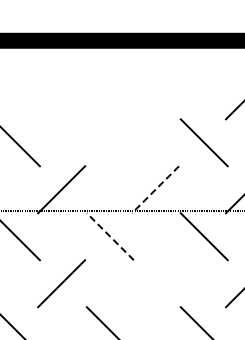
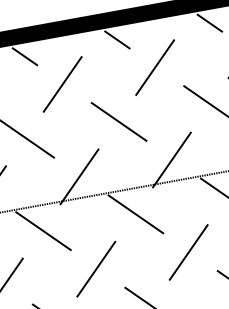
line: (28, 61) -> (24, 56), added
line: (122, 61) -> (116, 39), added
line: (216, 61) -> (208, 22), added
line: (61, 95) -> (62, 84), added
line: (155, 95) -> (155, 67), added
line: (109, 142) -> (118, 121), added
line: (155, 190) -> (172, 160), dashed -> solid
line: (110, 236) -> (135, 214), dashed -> solid
line: (155, 283) -> (188, 252), added

